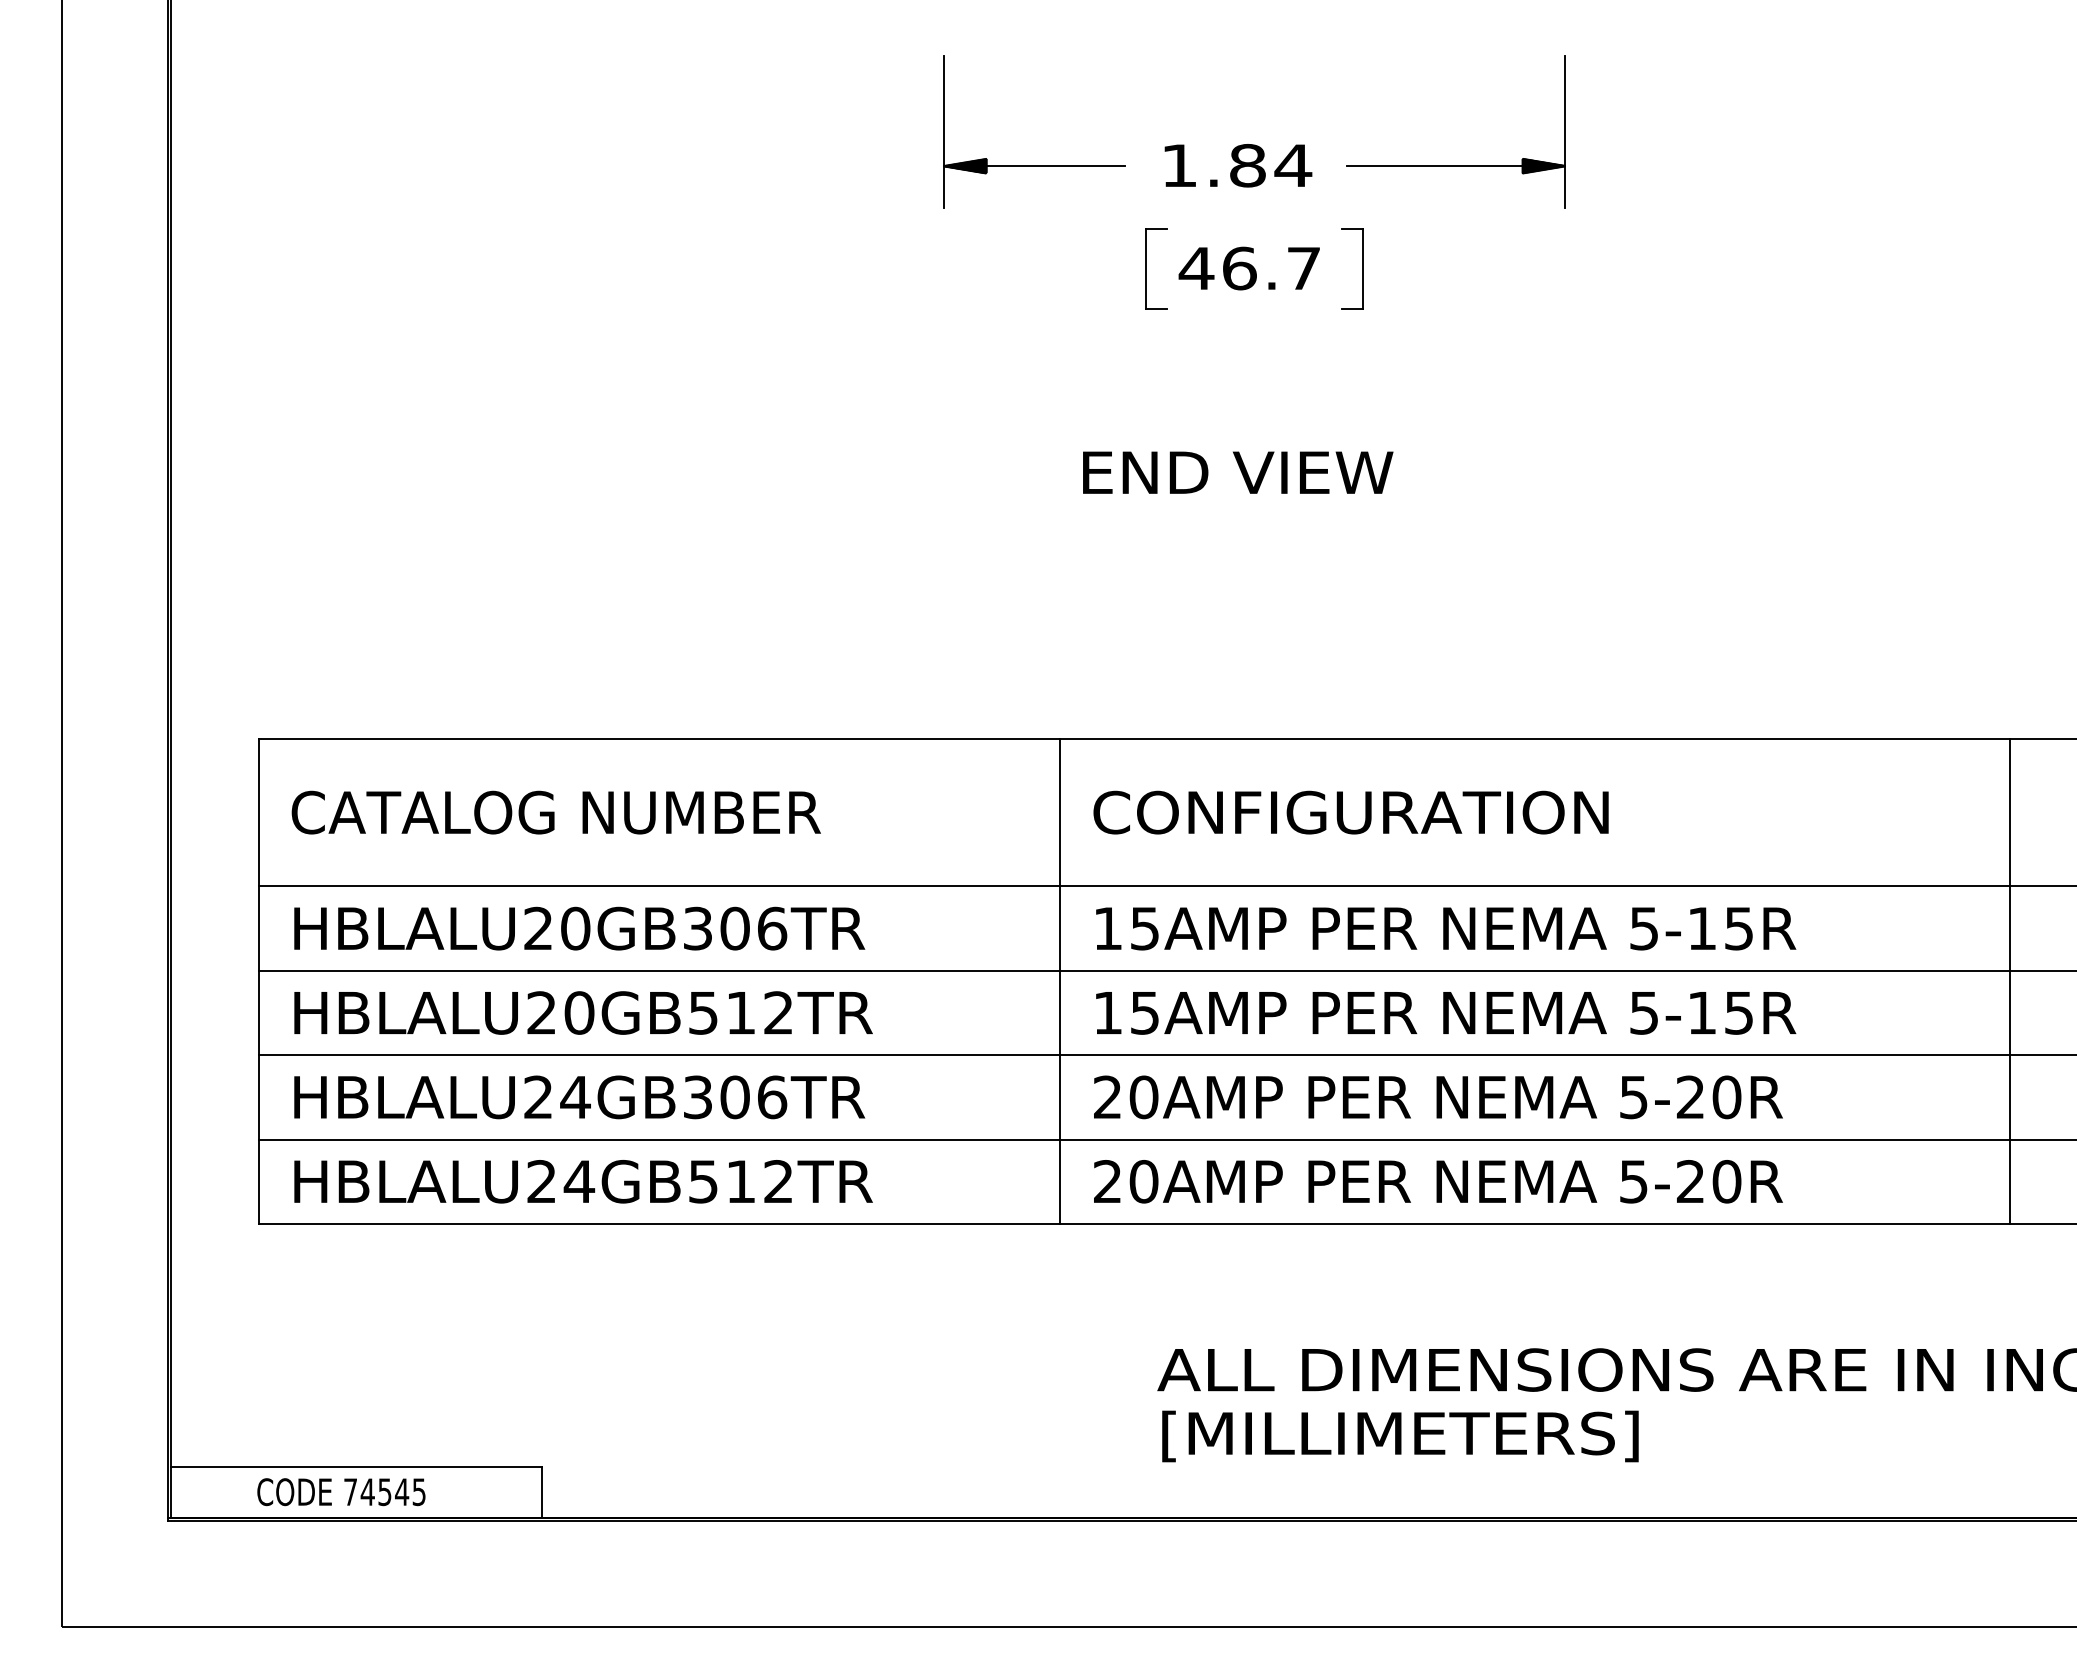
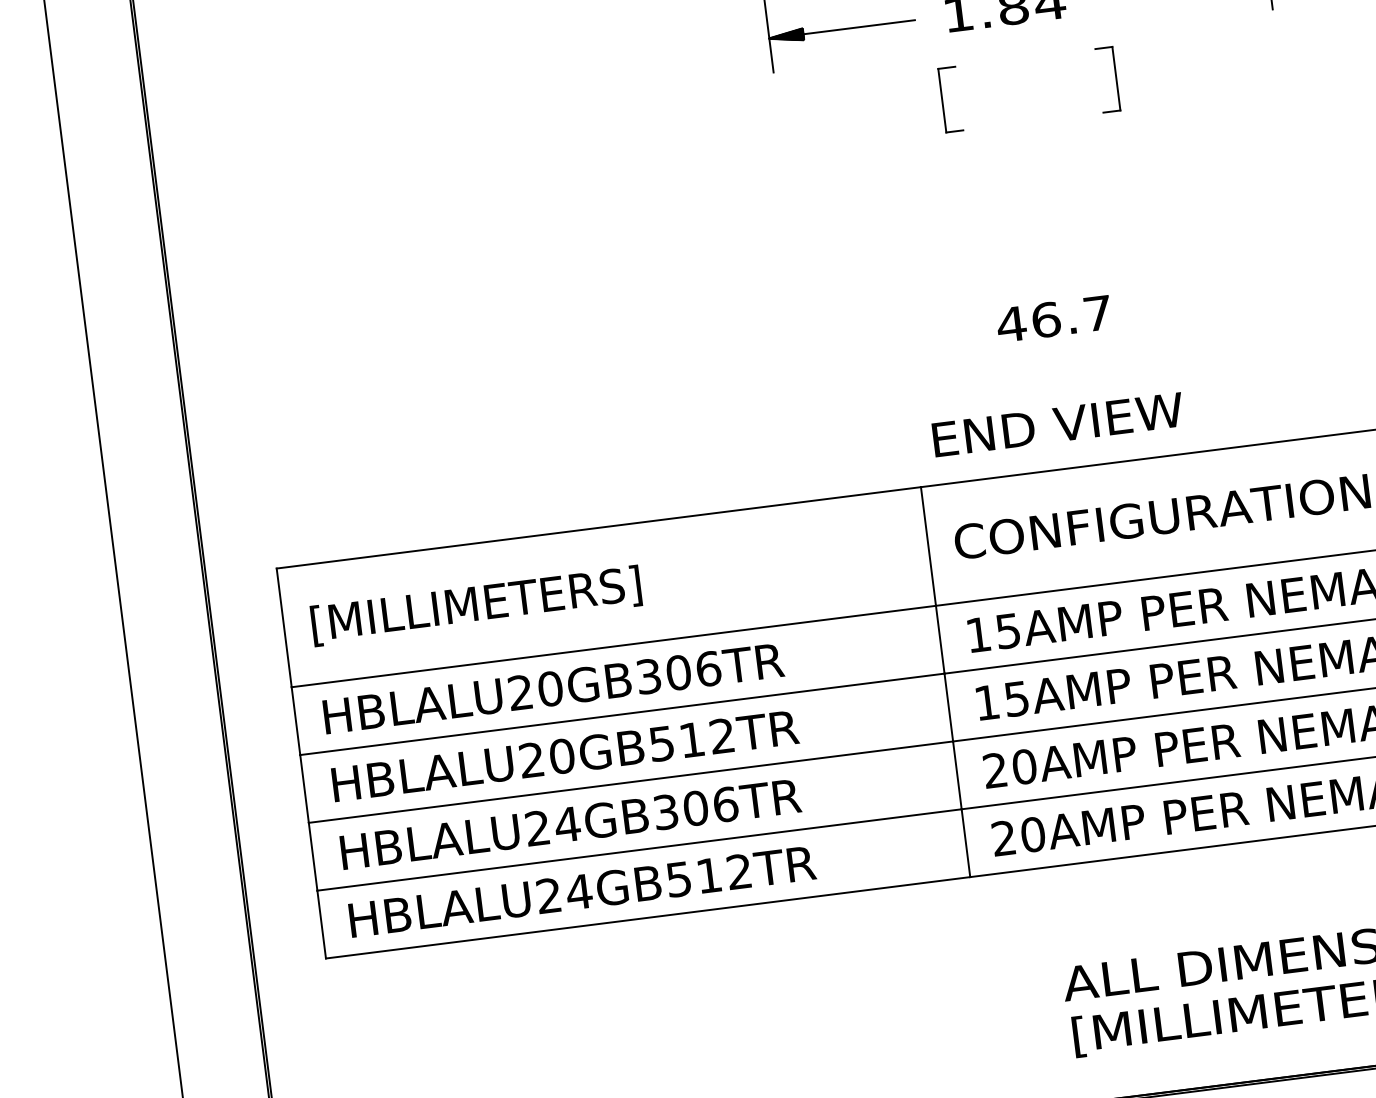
text: (1248, 268) -> (1053, 319), moved
text: (1238, 472) -> (1058, 424), moved
text: (555, 815) -> (522, 600), CATALOG NUMBER -> [MILLIMETERS]

